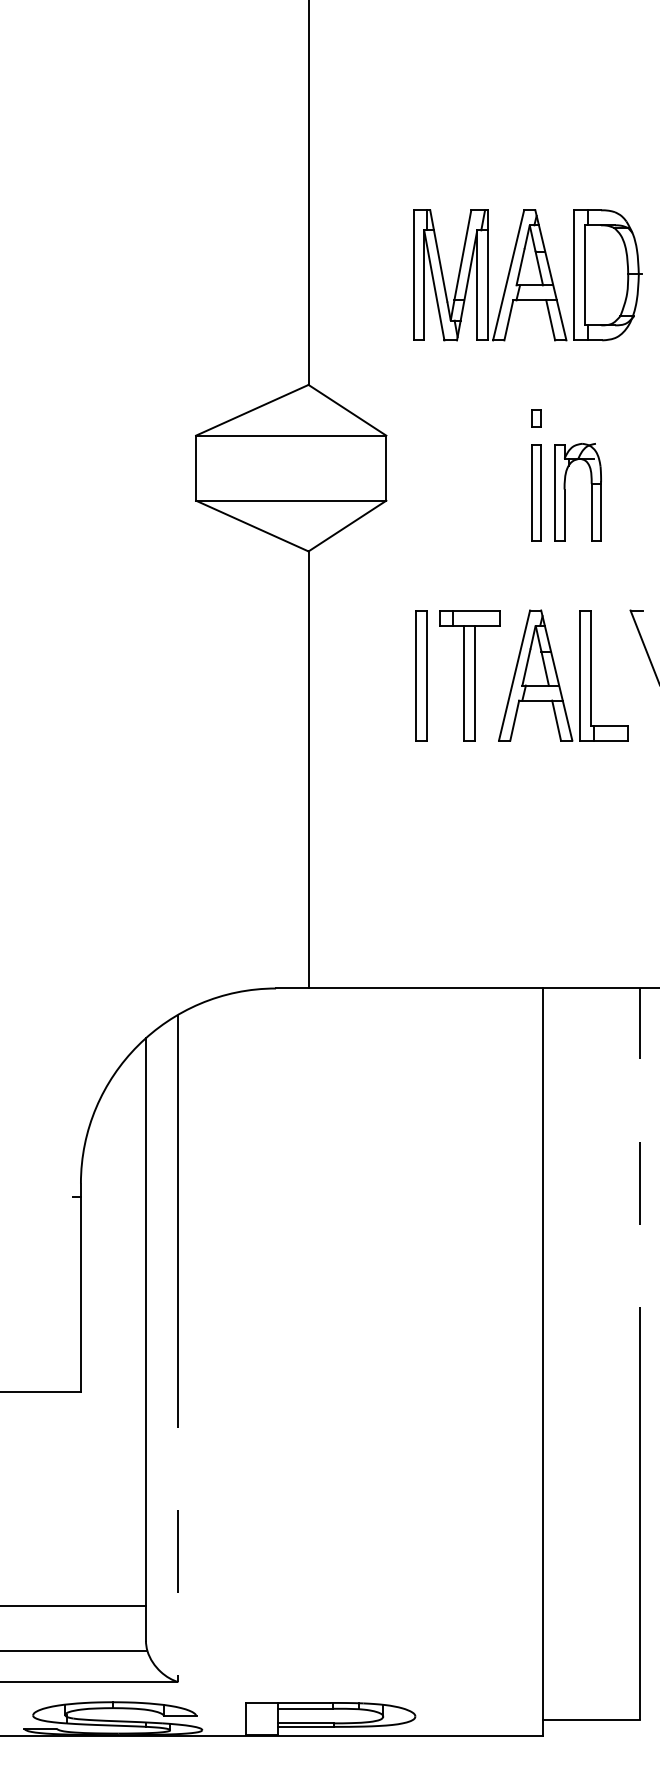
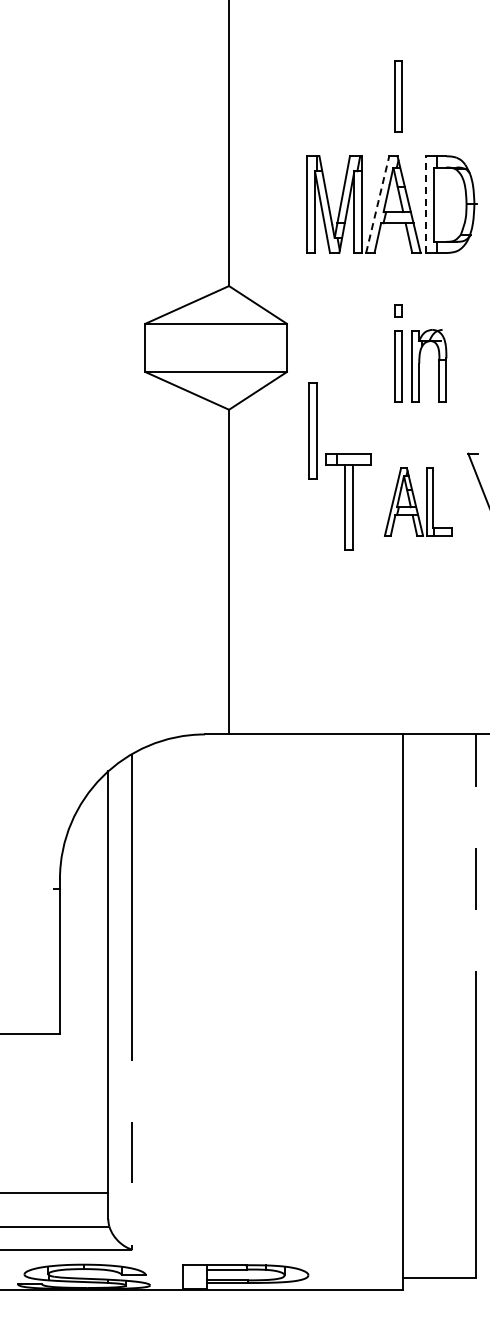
part: (536, 129) -> (398, 96), added
line: (508, 275) -> (377, 204), solid -> dashed
line: (574, 275) -> (426, 204), solid -> dashed
part: (420, 674) -> (312, 430), moved
part: (563, 674) -> (418, 501), size x0.7

